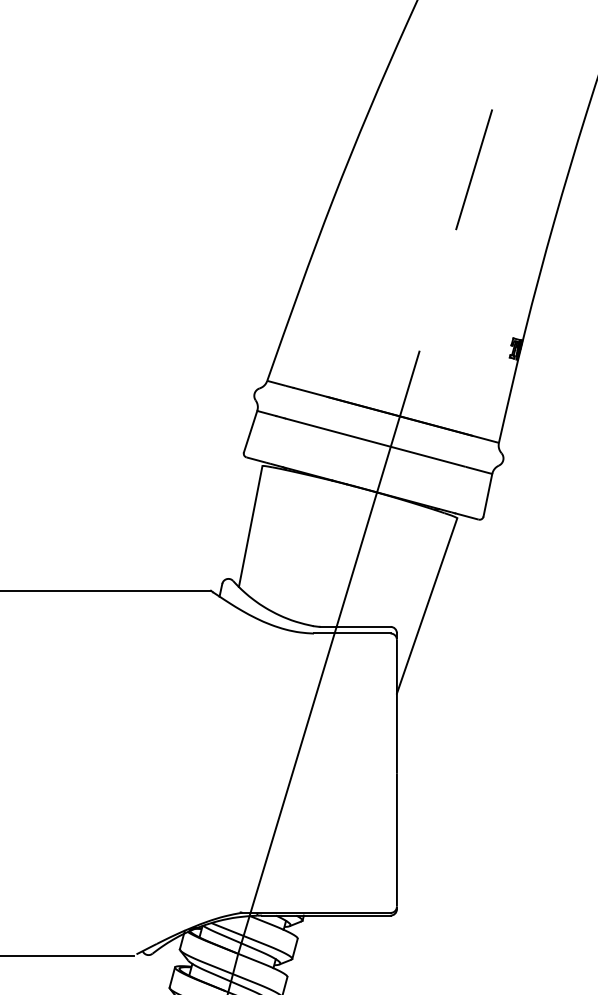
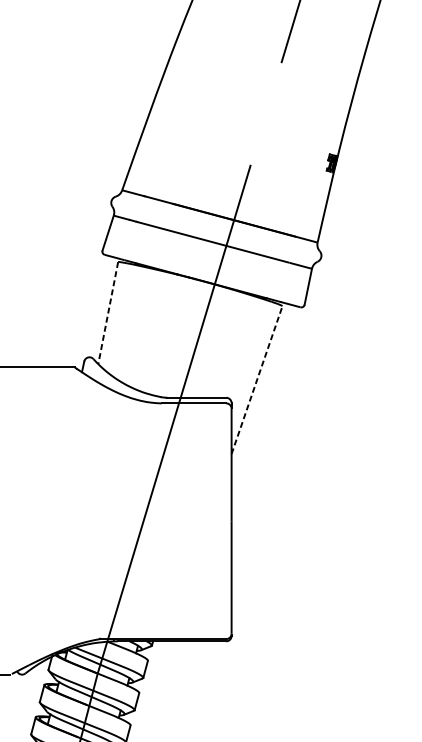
line: (250, 526) -> (108, 313), solid -> dashed
line: (427, 605) -> (257, 379), solid -> dashed

